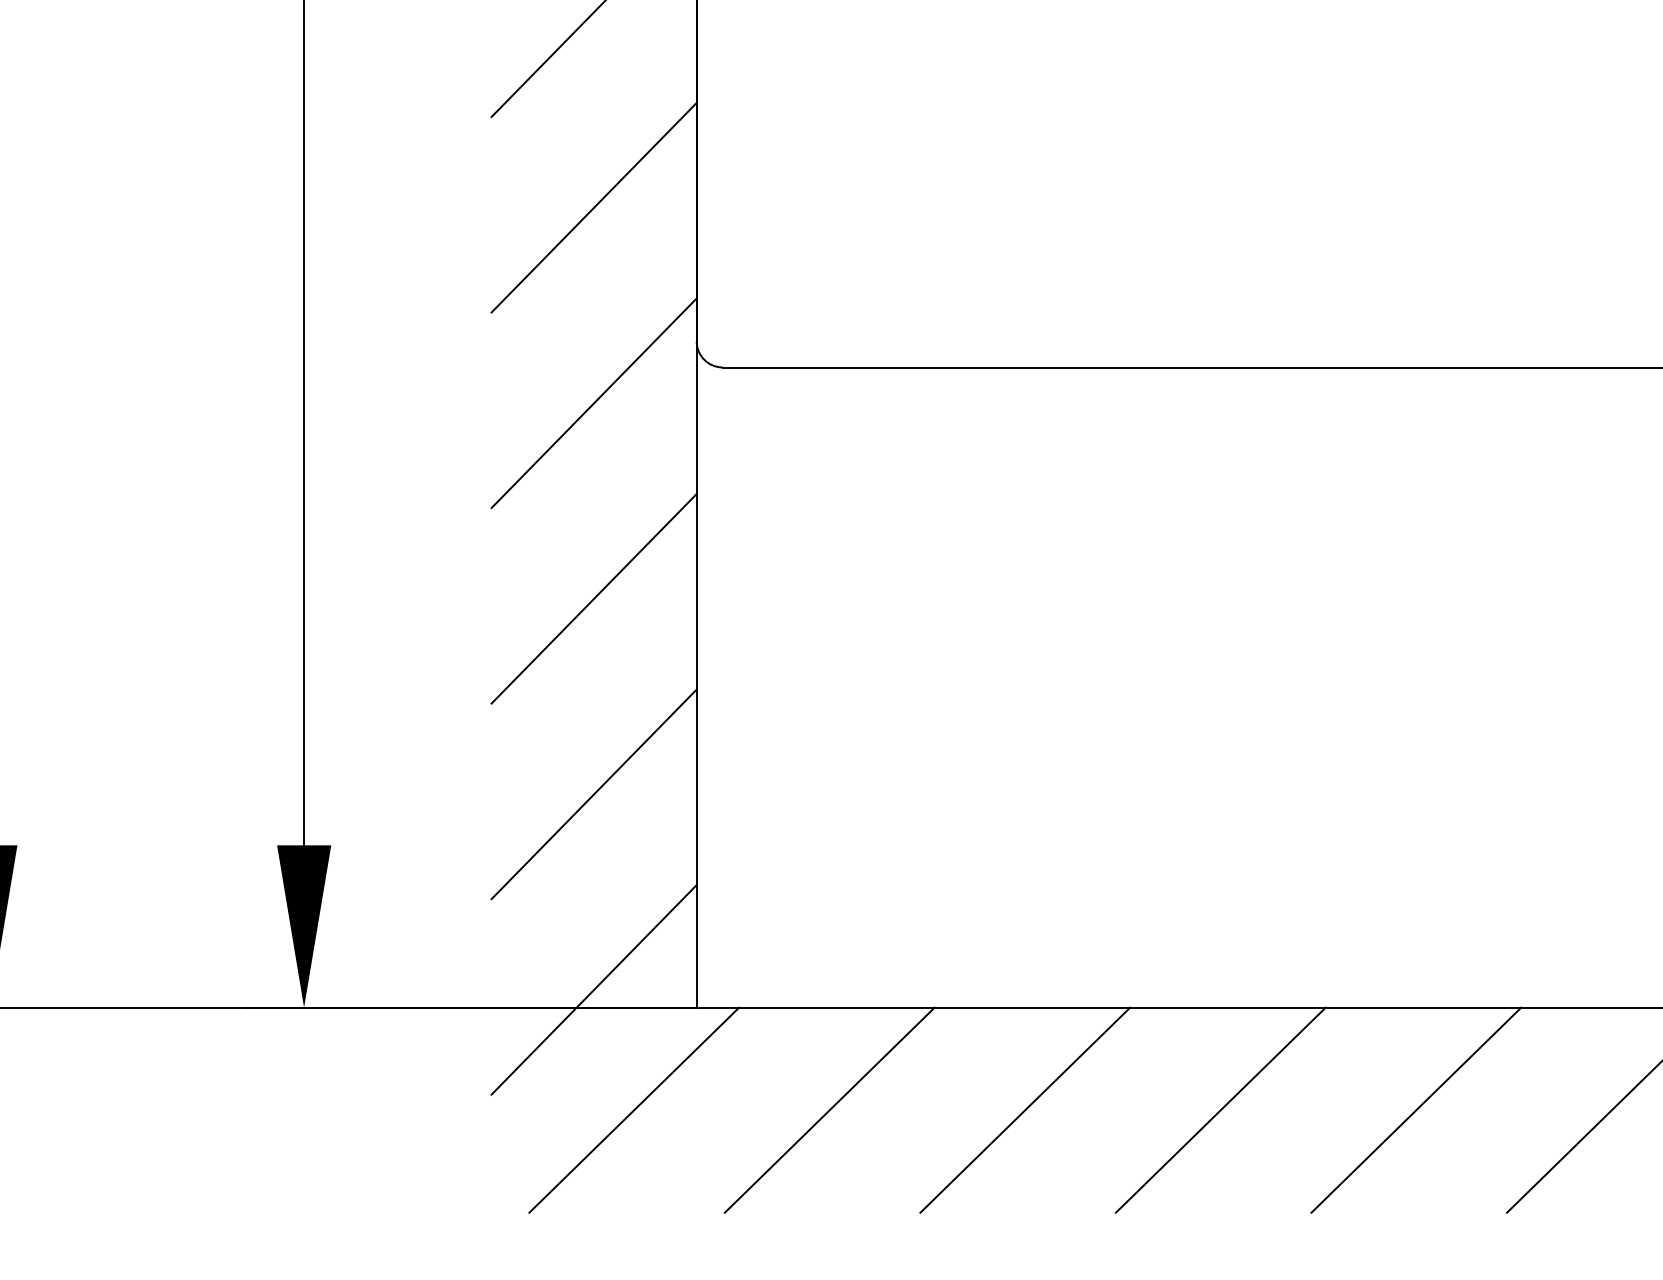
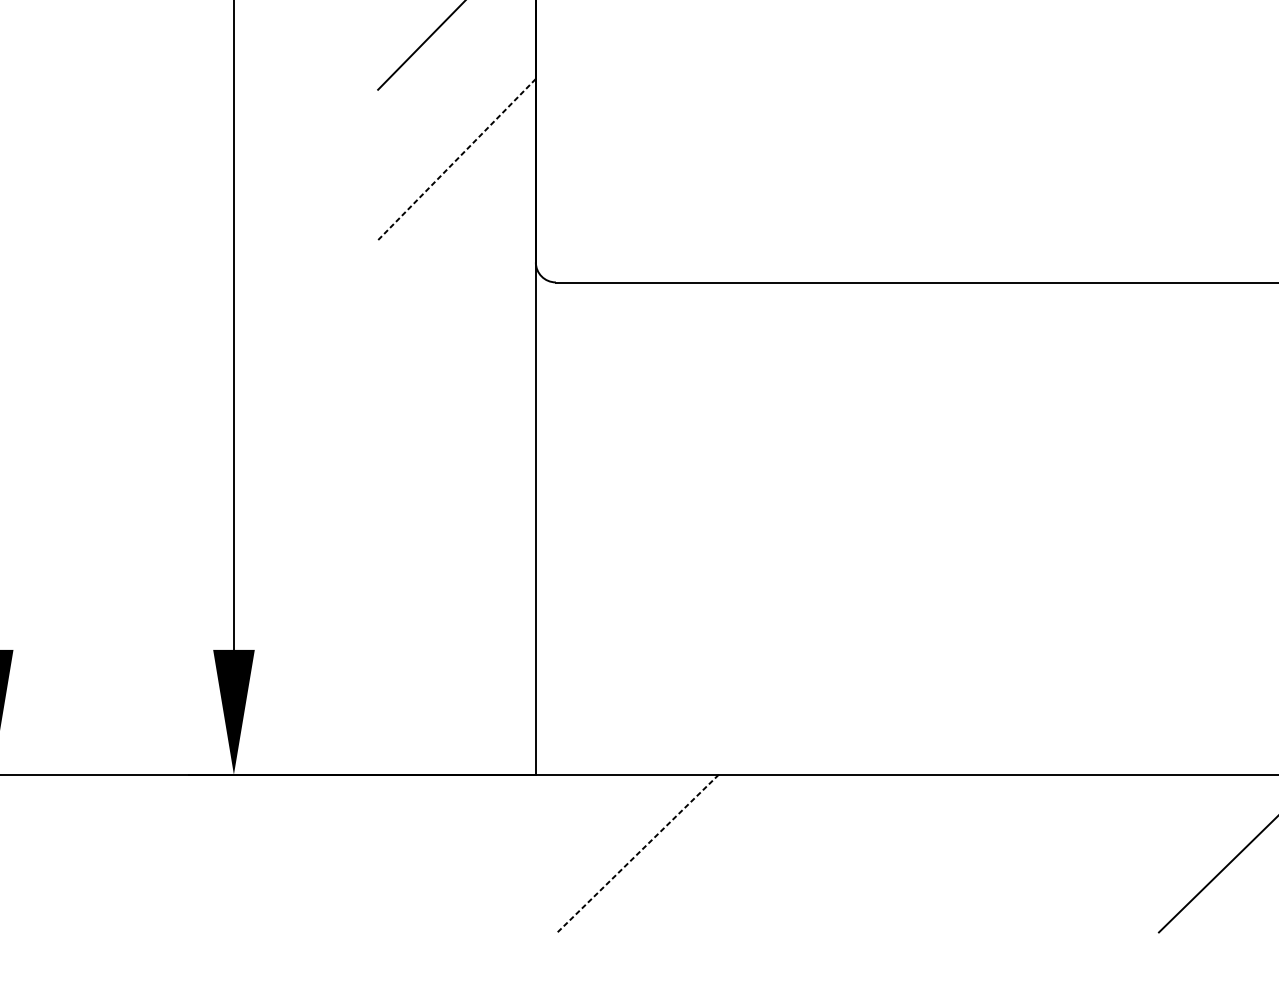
line: (594, 207) -> (457, 159), solid -> dashed
line: (593, 403) -> (456, 310), removed
line: (593, 598) -> (456, 460), removed
line: (593, 794) -> (456, 610), removed
line: (593, 989) -> (456, 760), removed
line: (634, 1109) -> (488, 853), removed
line: (1025, 1109) -> (788, 853), removed
line: (1220, 1109) -> (938, 853), removed
line: (1416, 1109) -> (1089, 853), removed
line: (829, 1110) -> (637, 853), solid -> dashed

